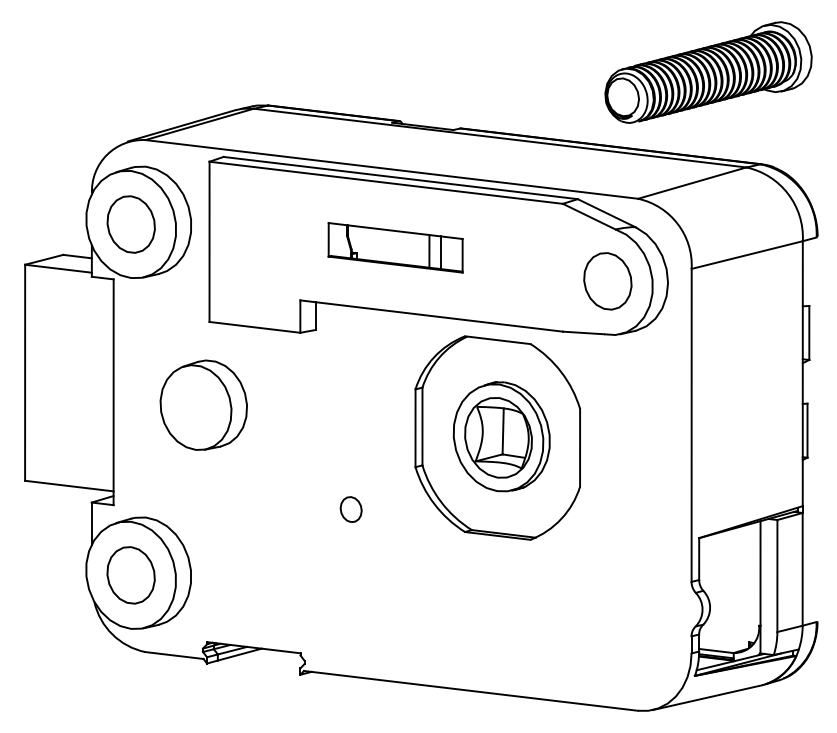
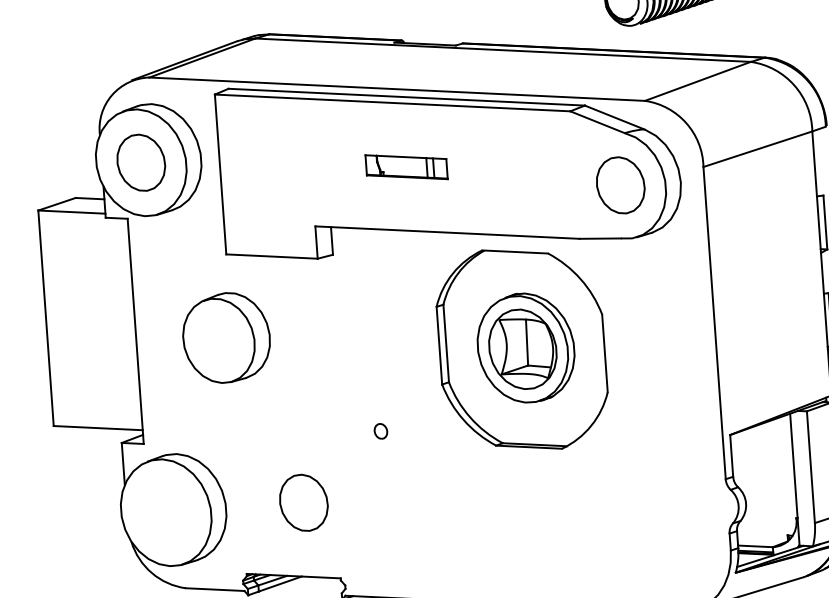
part: (395, 247) -> (406, 166), size x0.6
part: (350, 509) -> (380, 431), size x0.6
part: (130, 575) -> (303, 503), moved

